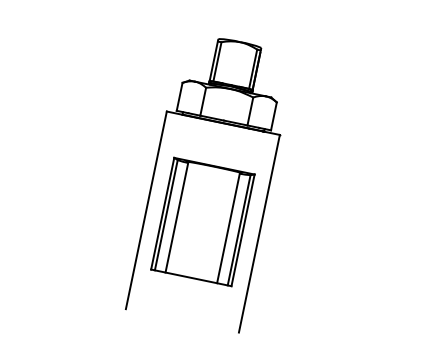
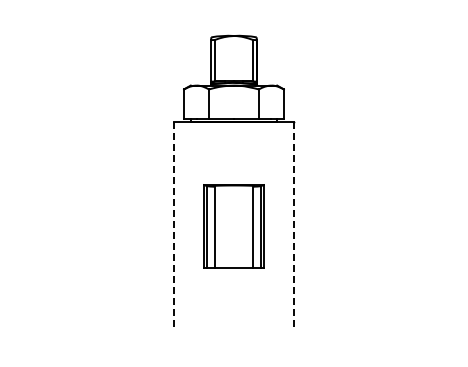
line: (146, 210) -> (174, 226), solid -> dashed
part: (202, 221) -> (233, 226), size x0.7
line: (259, 233) -> (293, 226), solid -> dashed

